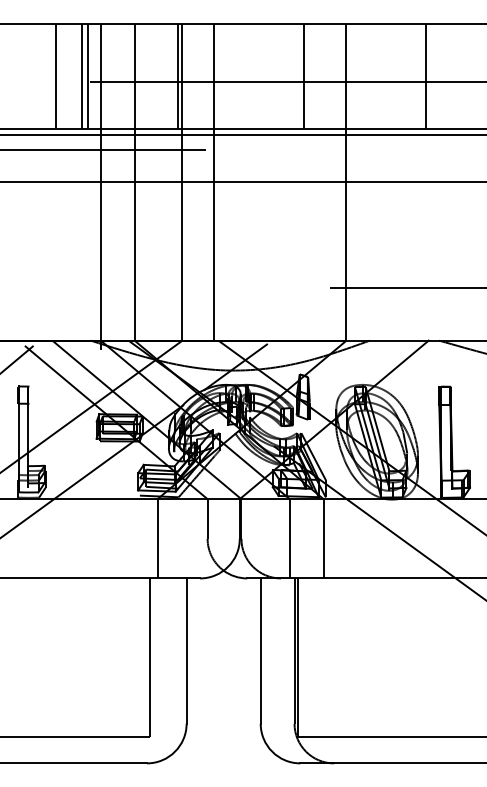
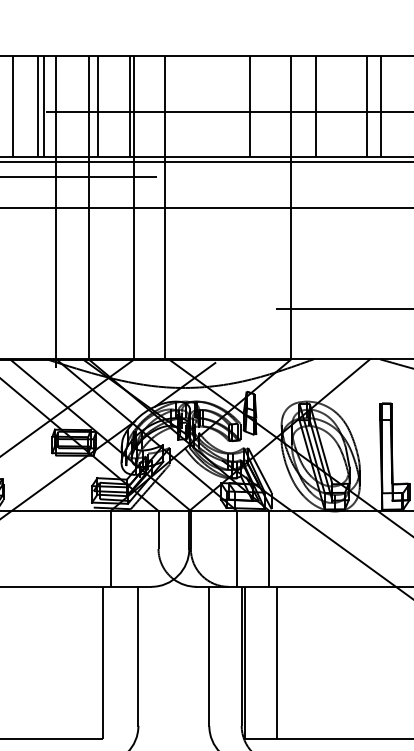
line: (144, 76) -> (98, 106), added
line: (371, 76) -> (315, 106), added
line: (440, 76) -> (381, 106), added
line: (331, 657) -> (277, 662), added

